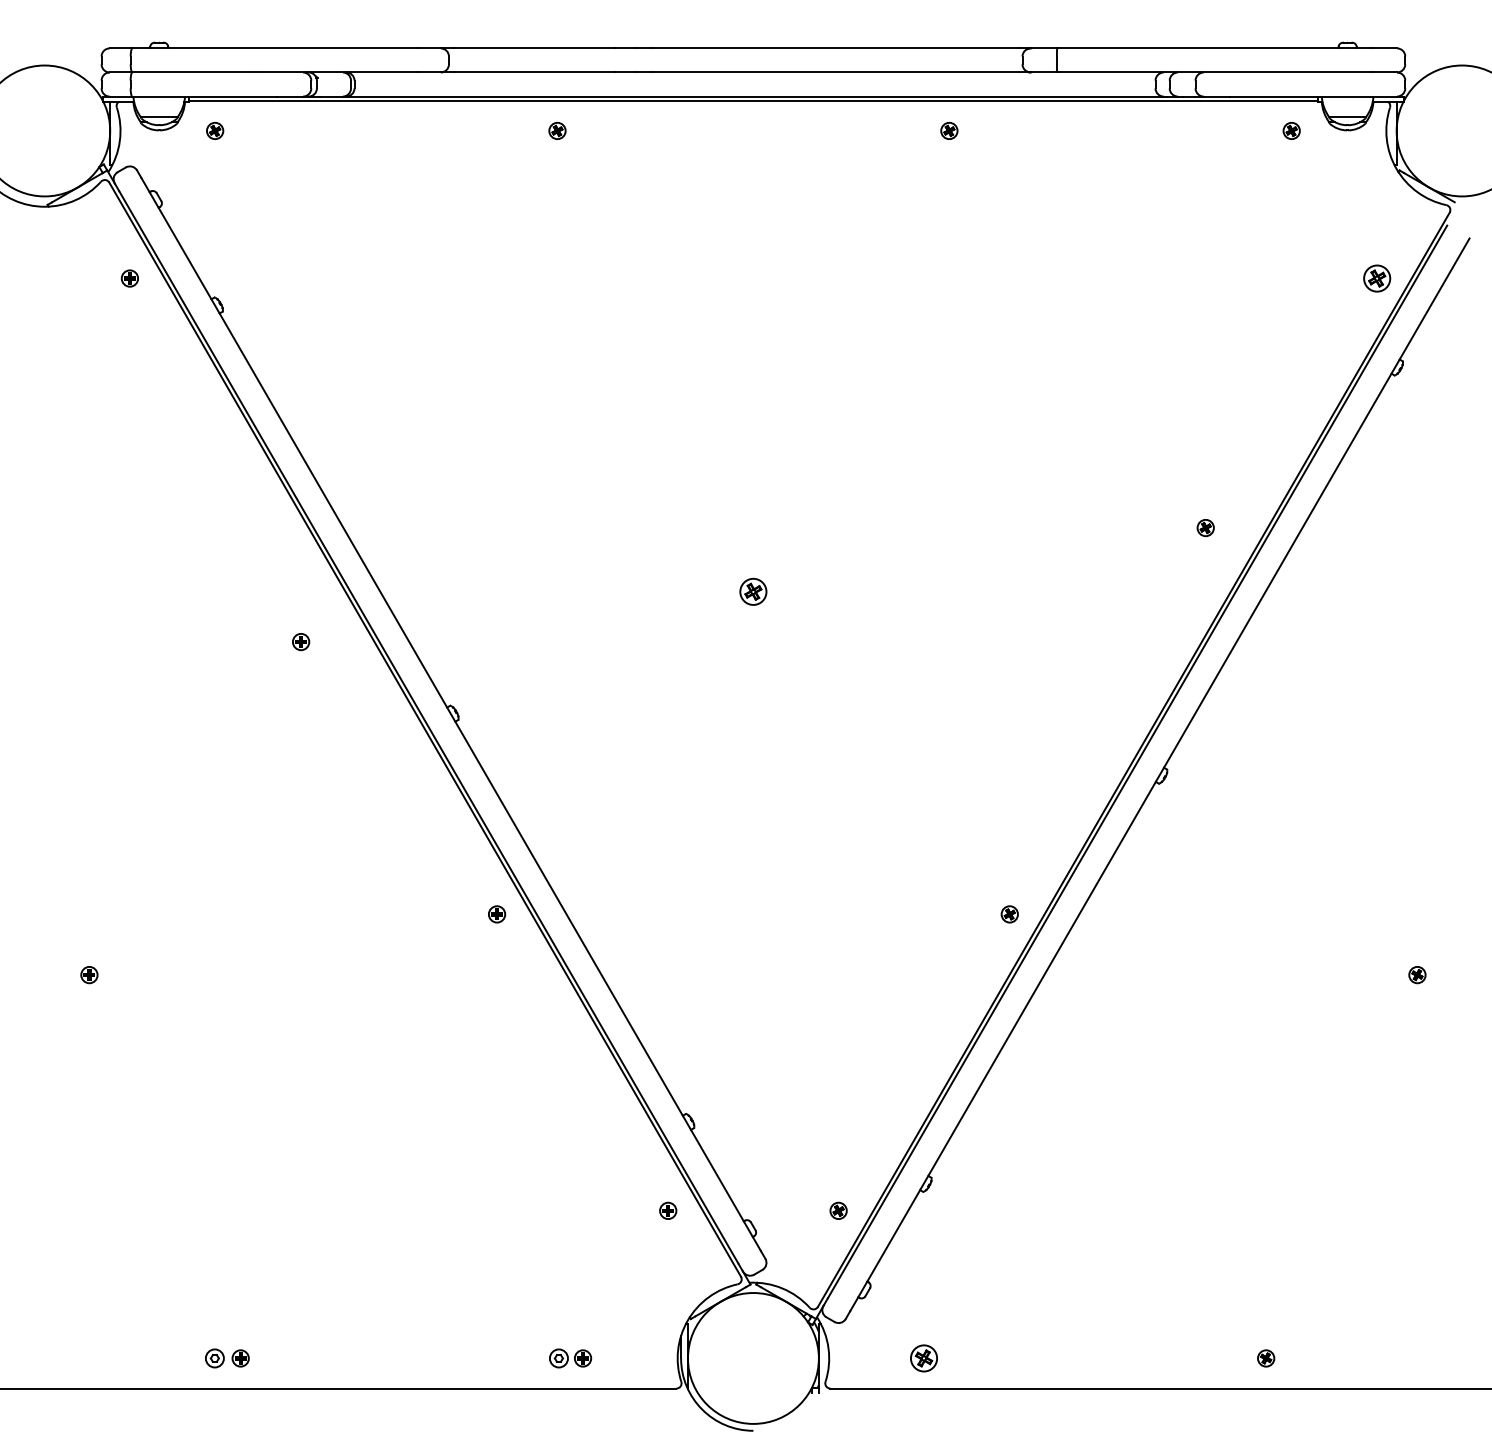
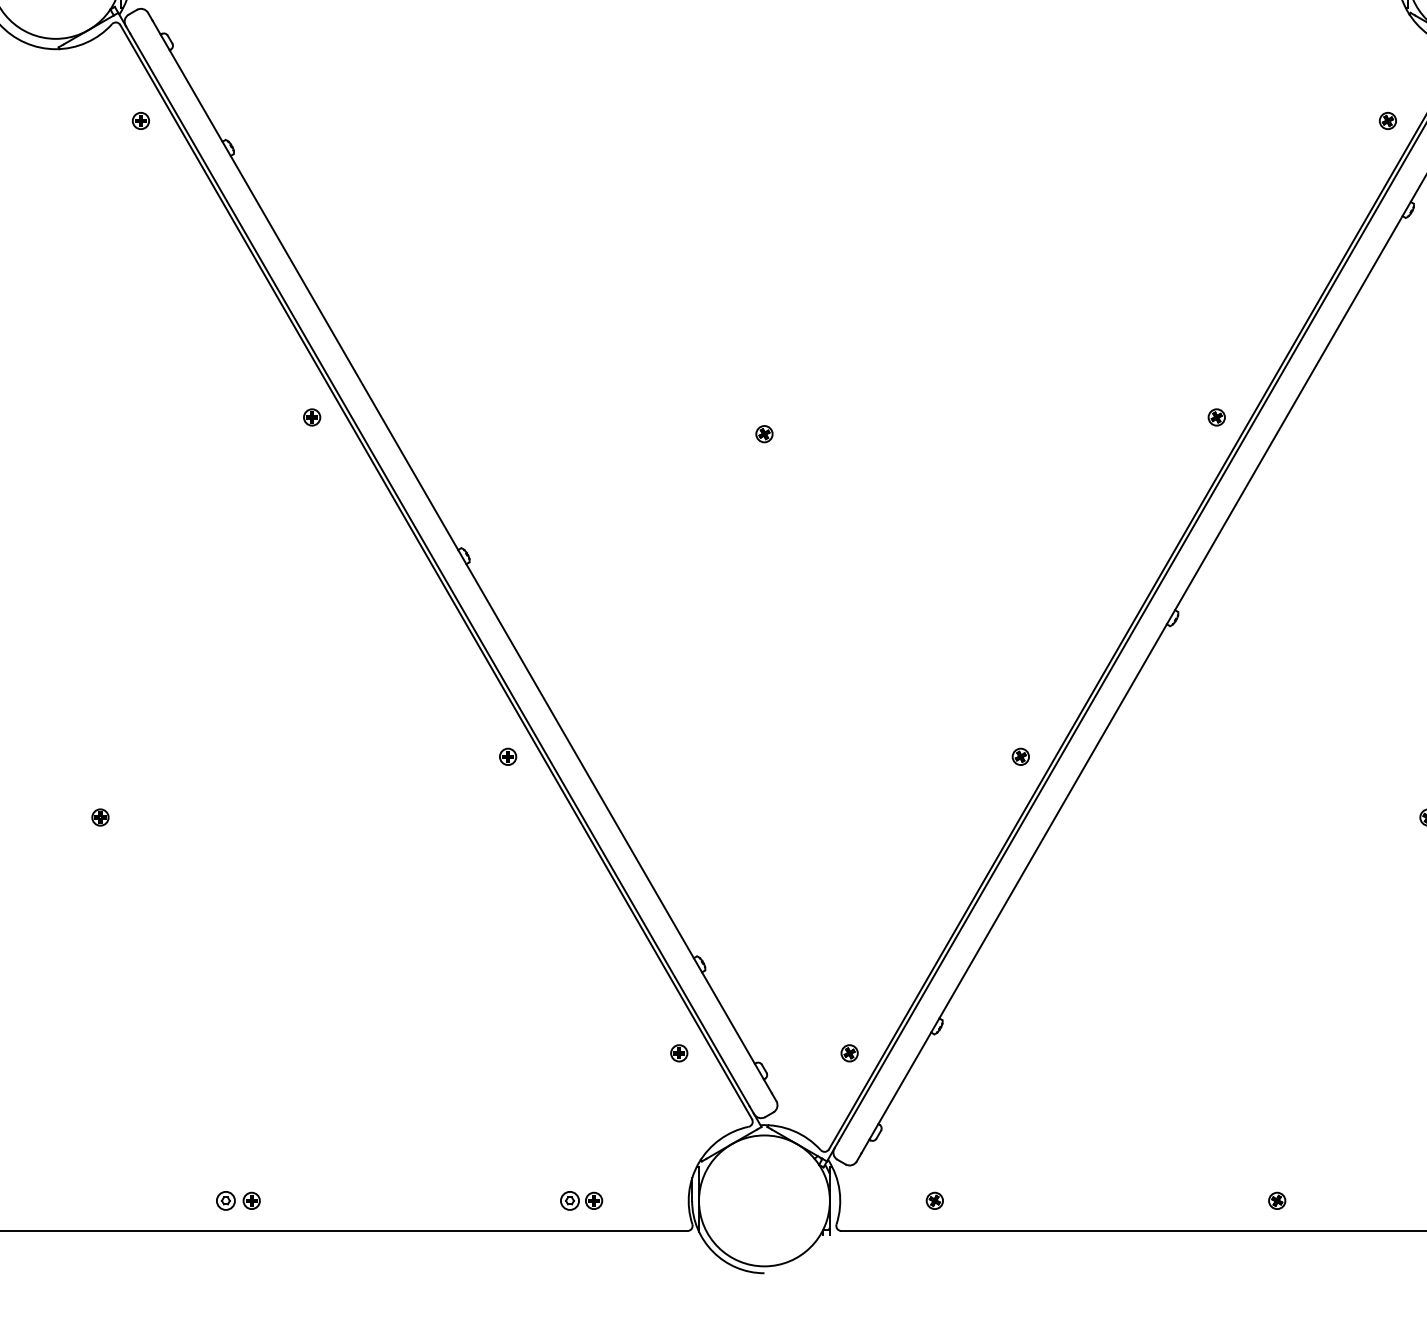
part: (1376, 278) -> (1387, 120), size x0.62
part: (1205, 528) -> (1216, 417), moved
part: (753, 591) -> (764, 433), size x0.62
part: (301, 642) -> (312, 417), moved
part: (923, 1358) -> (934, 1200), size x0.62

